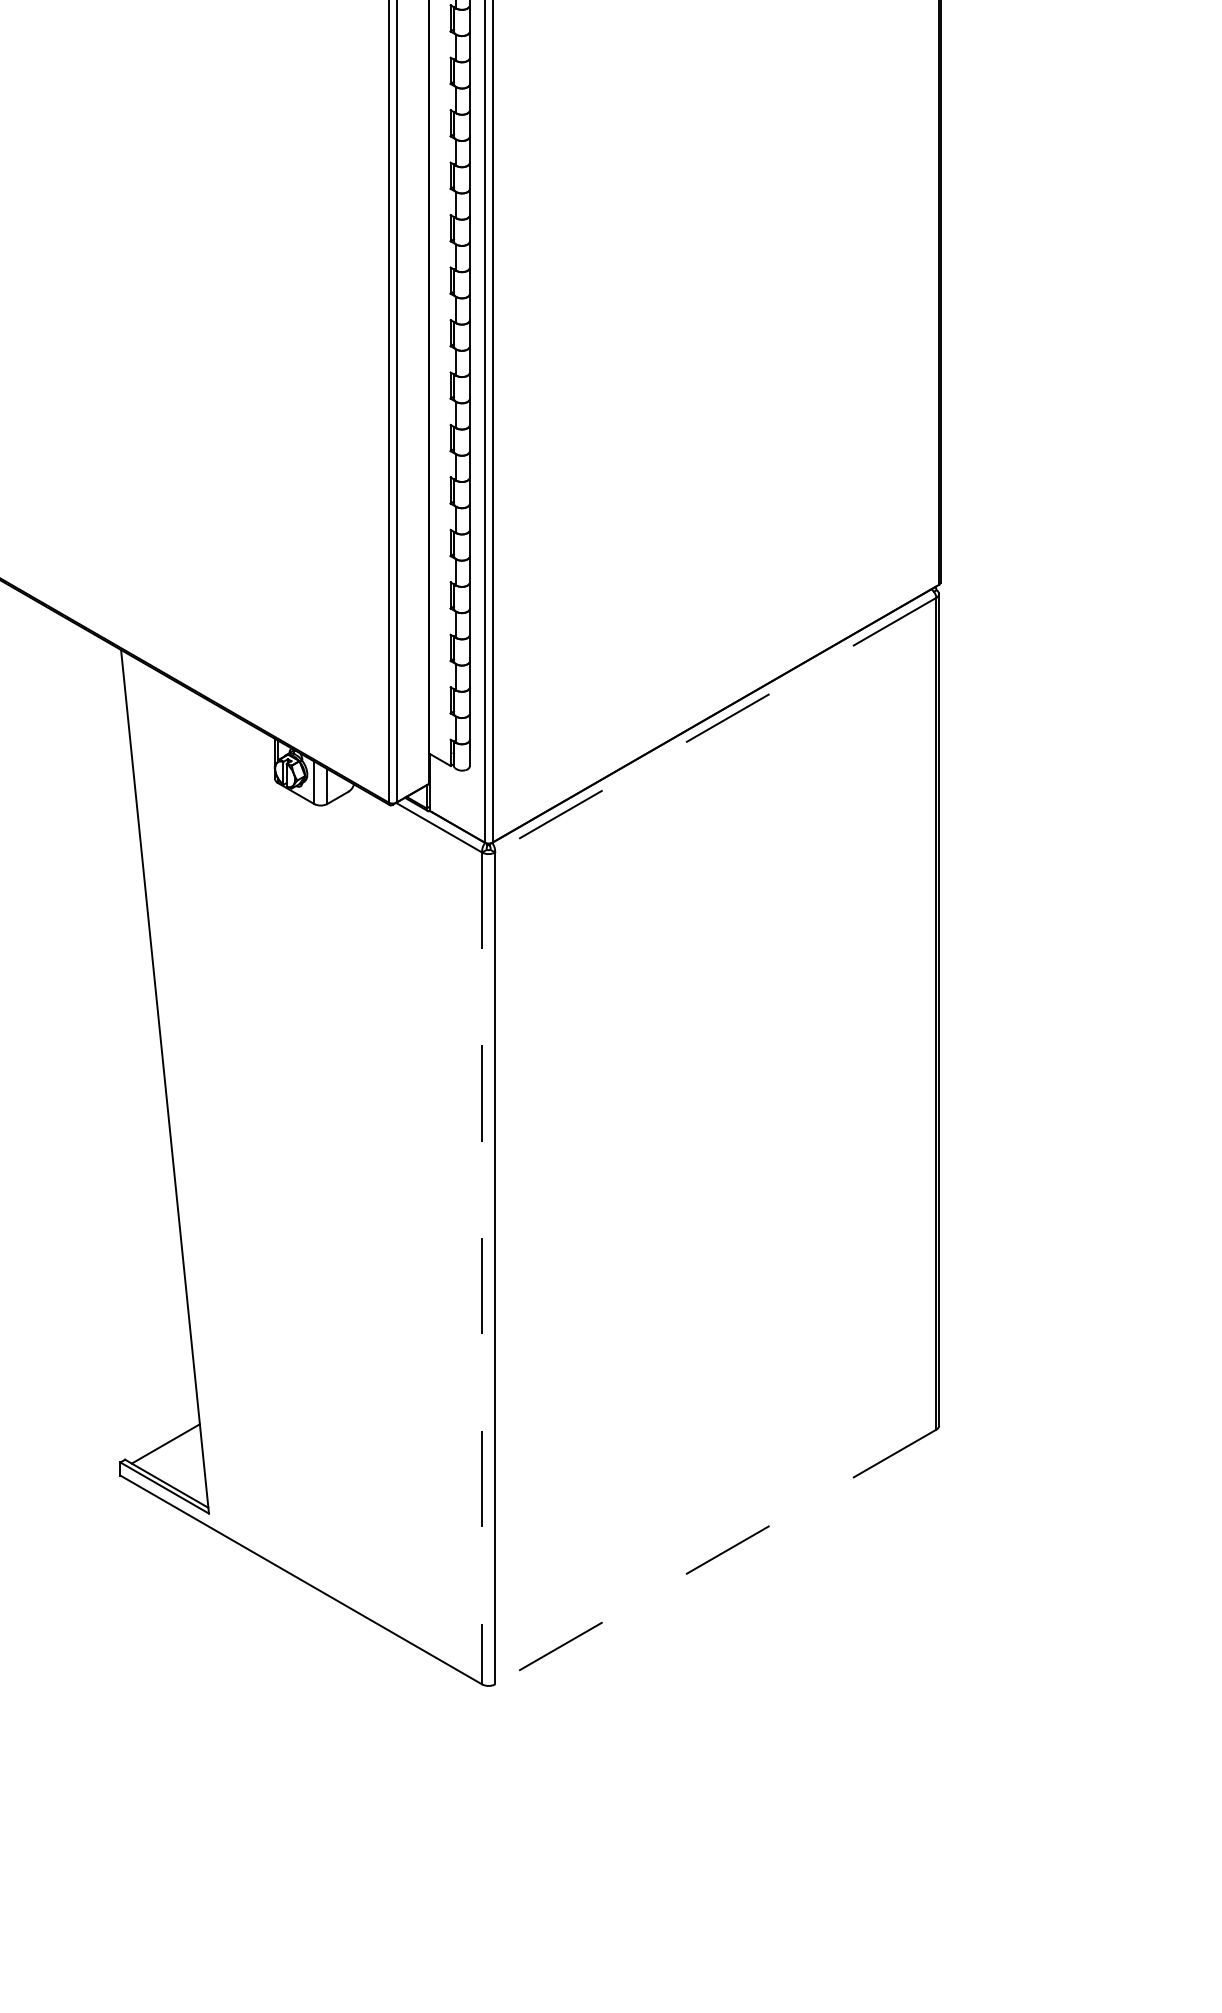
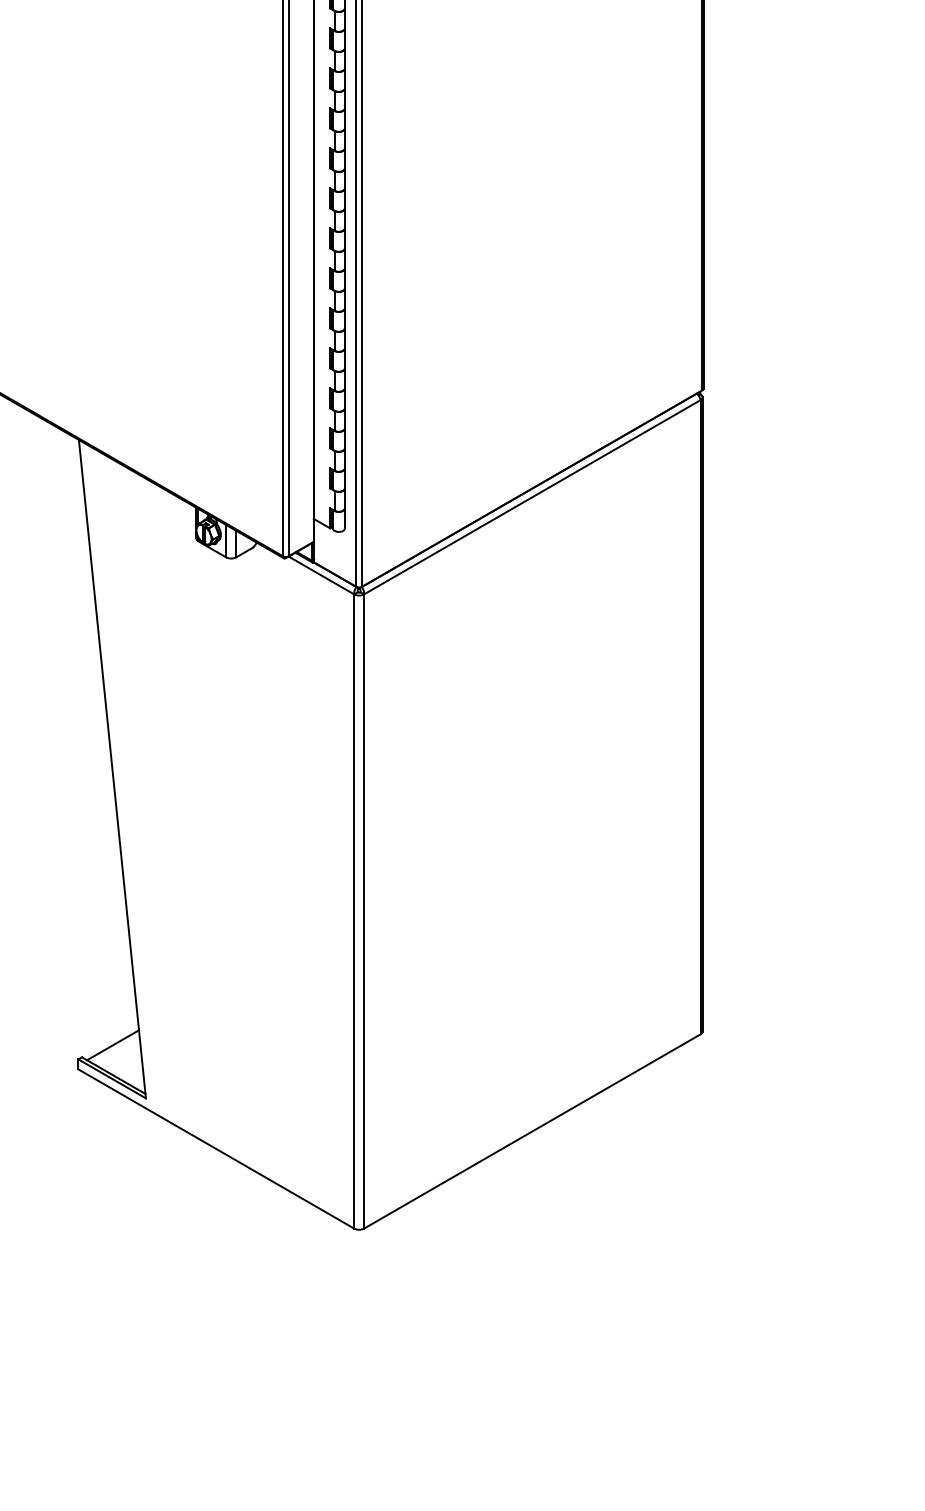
line: (715, 725) -> (532, 497), dashed -> solid
line: (482, 1268) -> (354, 911), dashed -> solid
line: (715, 1557) -> (532, 1131), dashed -> solid

